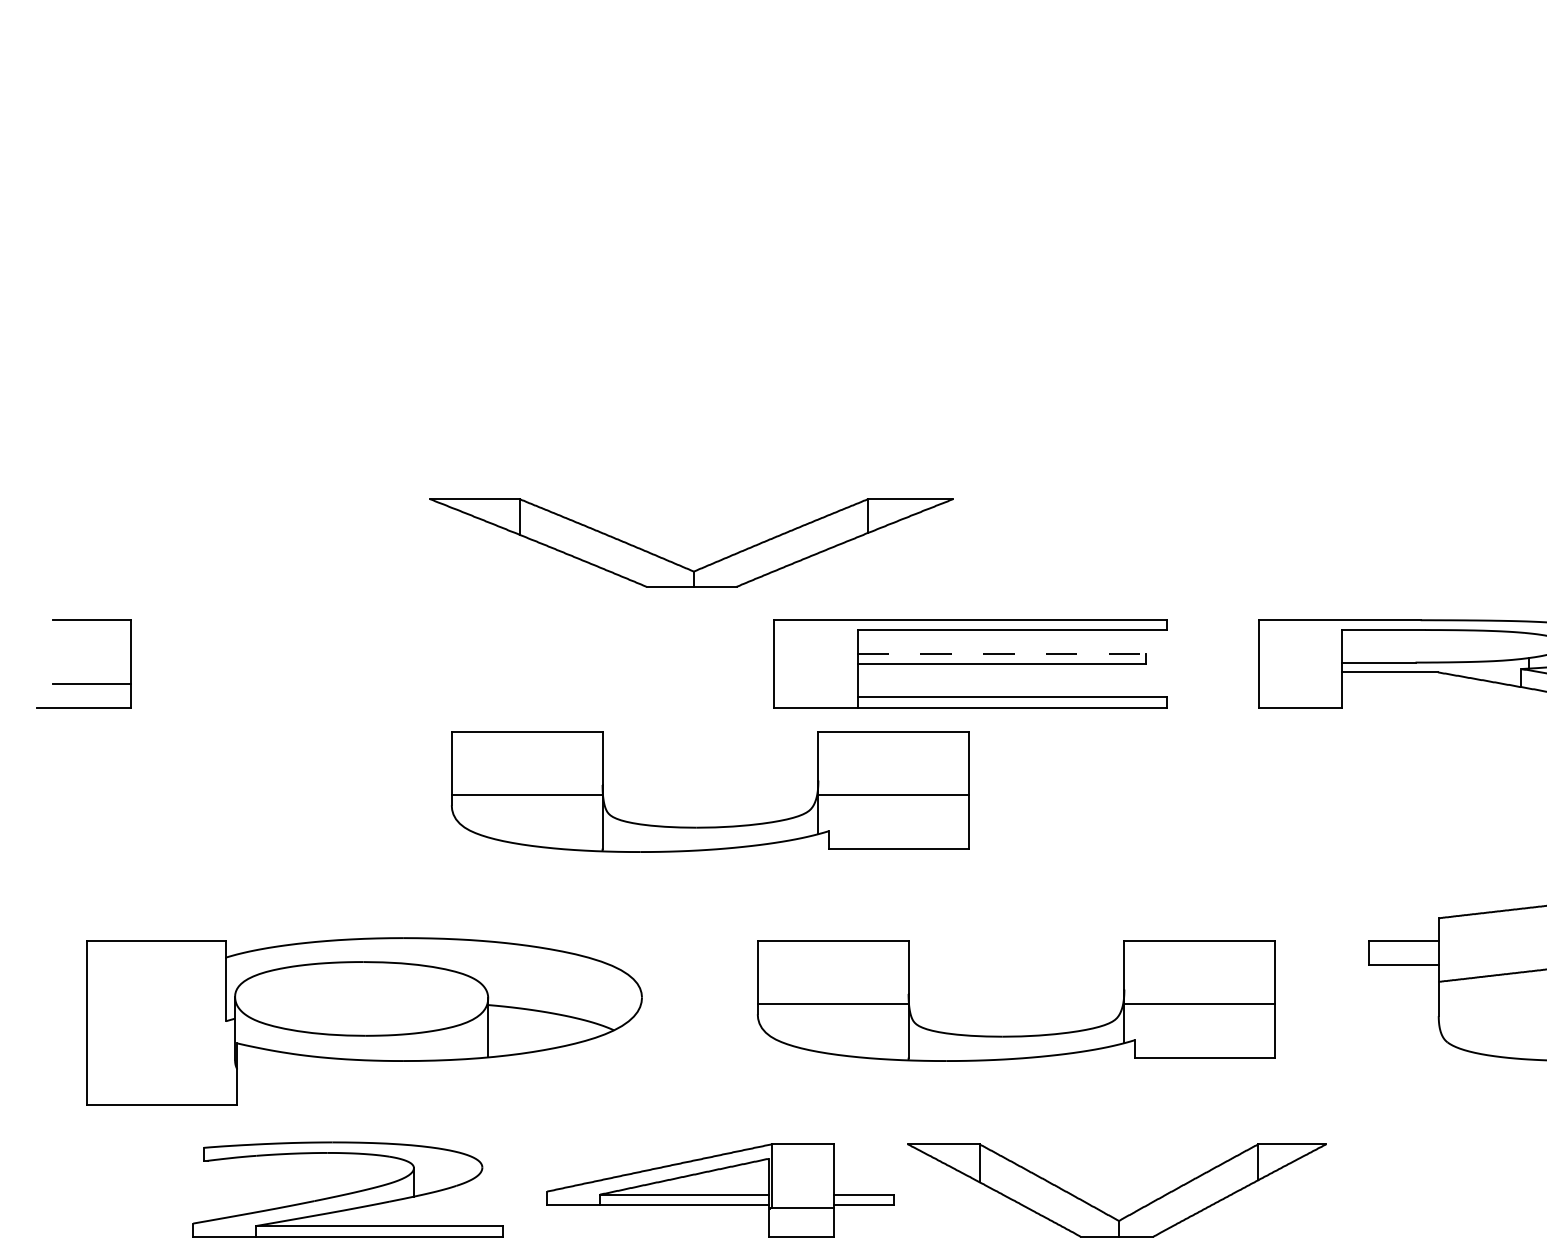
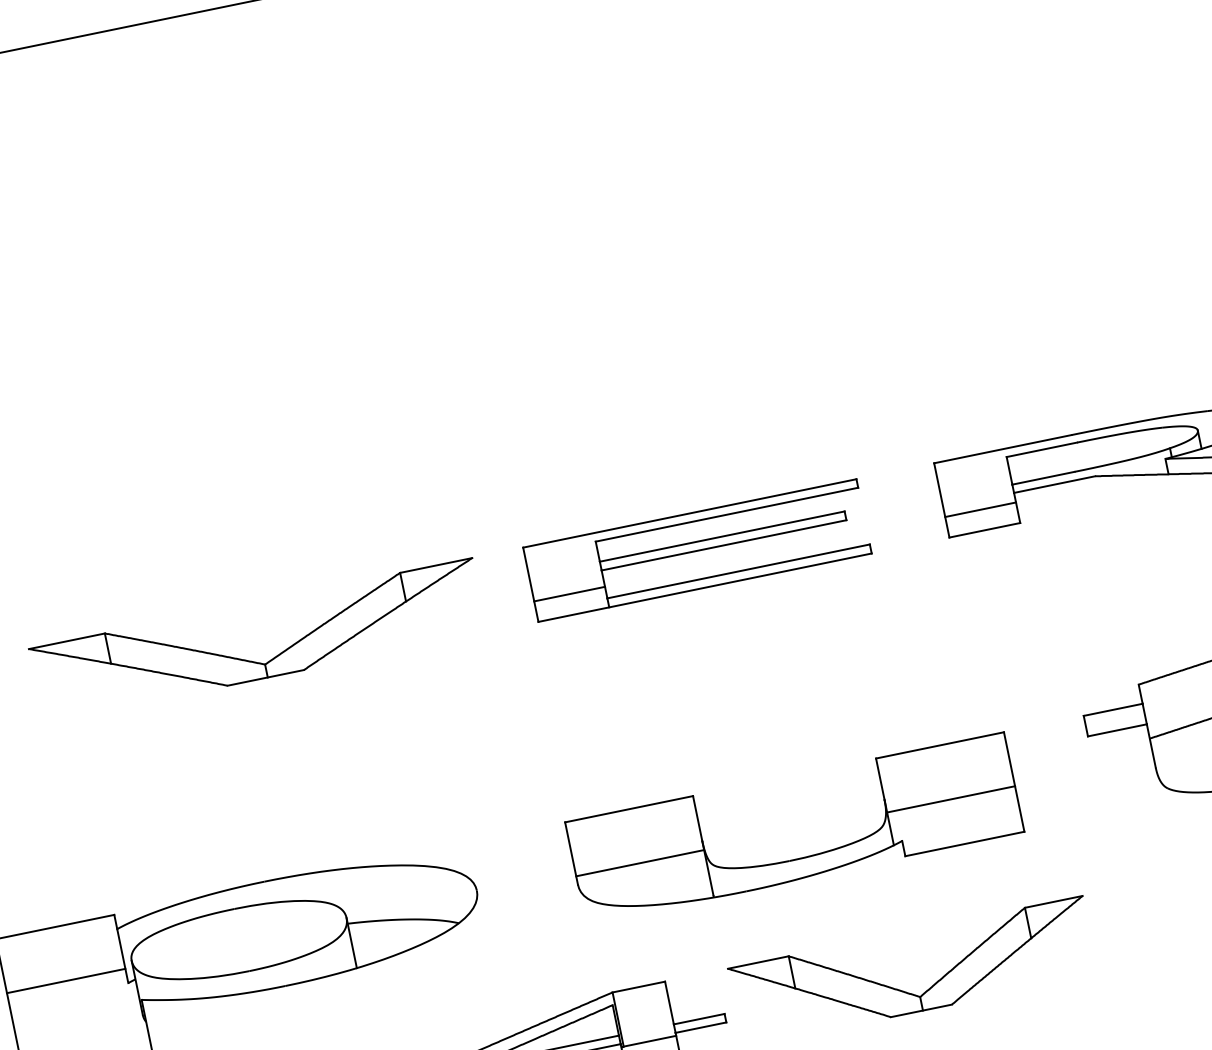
part: (680, 564) -> (252, 660), moved
line: (1002, 653) -> (722, 536), dashed -> solid
line: (815, 683) -> (569, 594), added
line: (1300, 683) -> (980, 509), added
part: (710, 826) -> (505, 733), removed
line: (156, 1004) -> (66, 981), added

